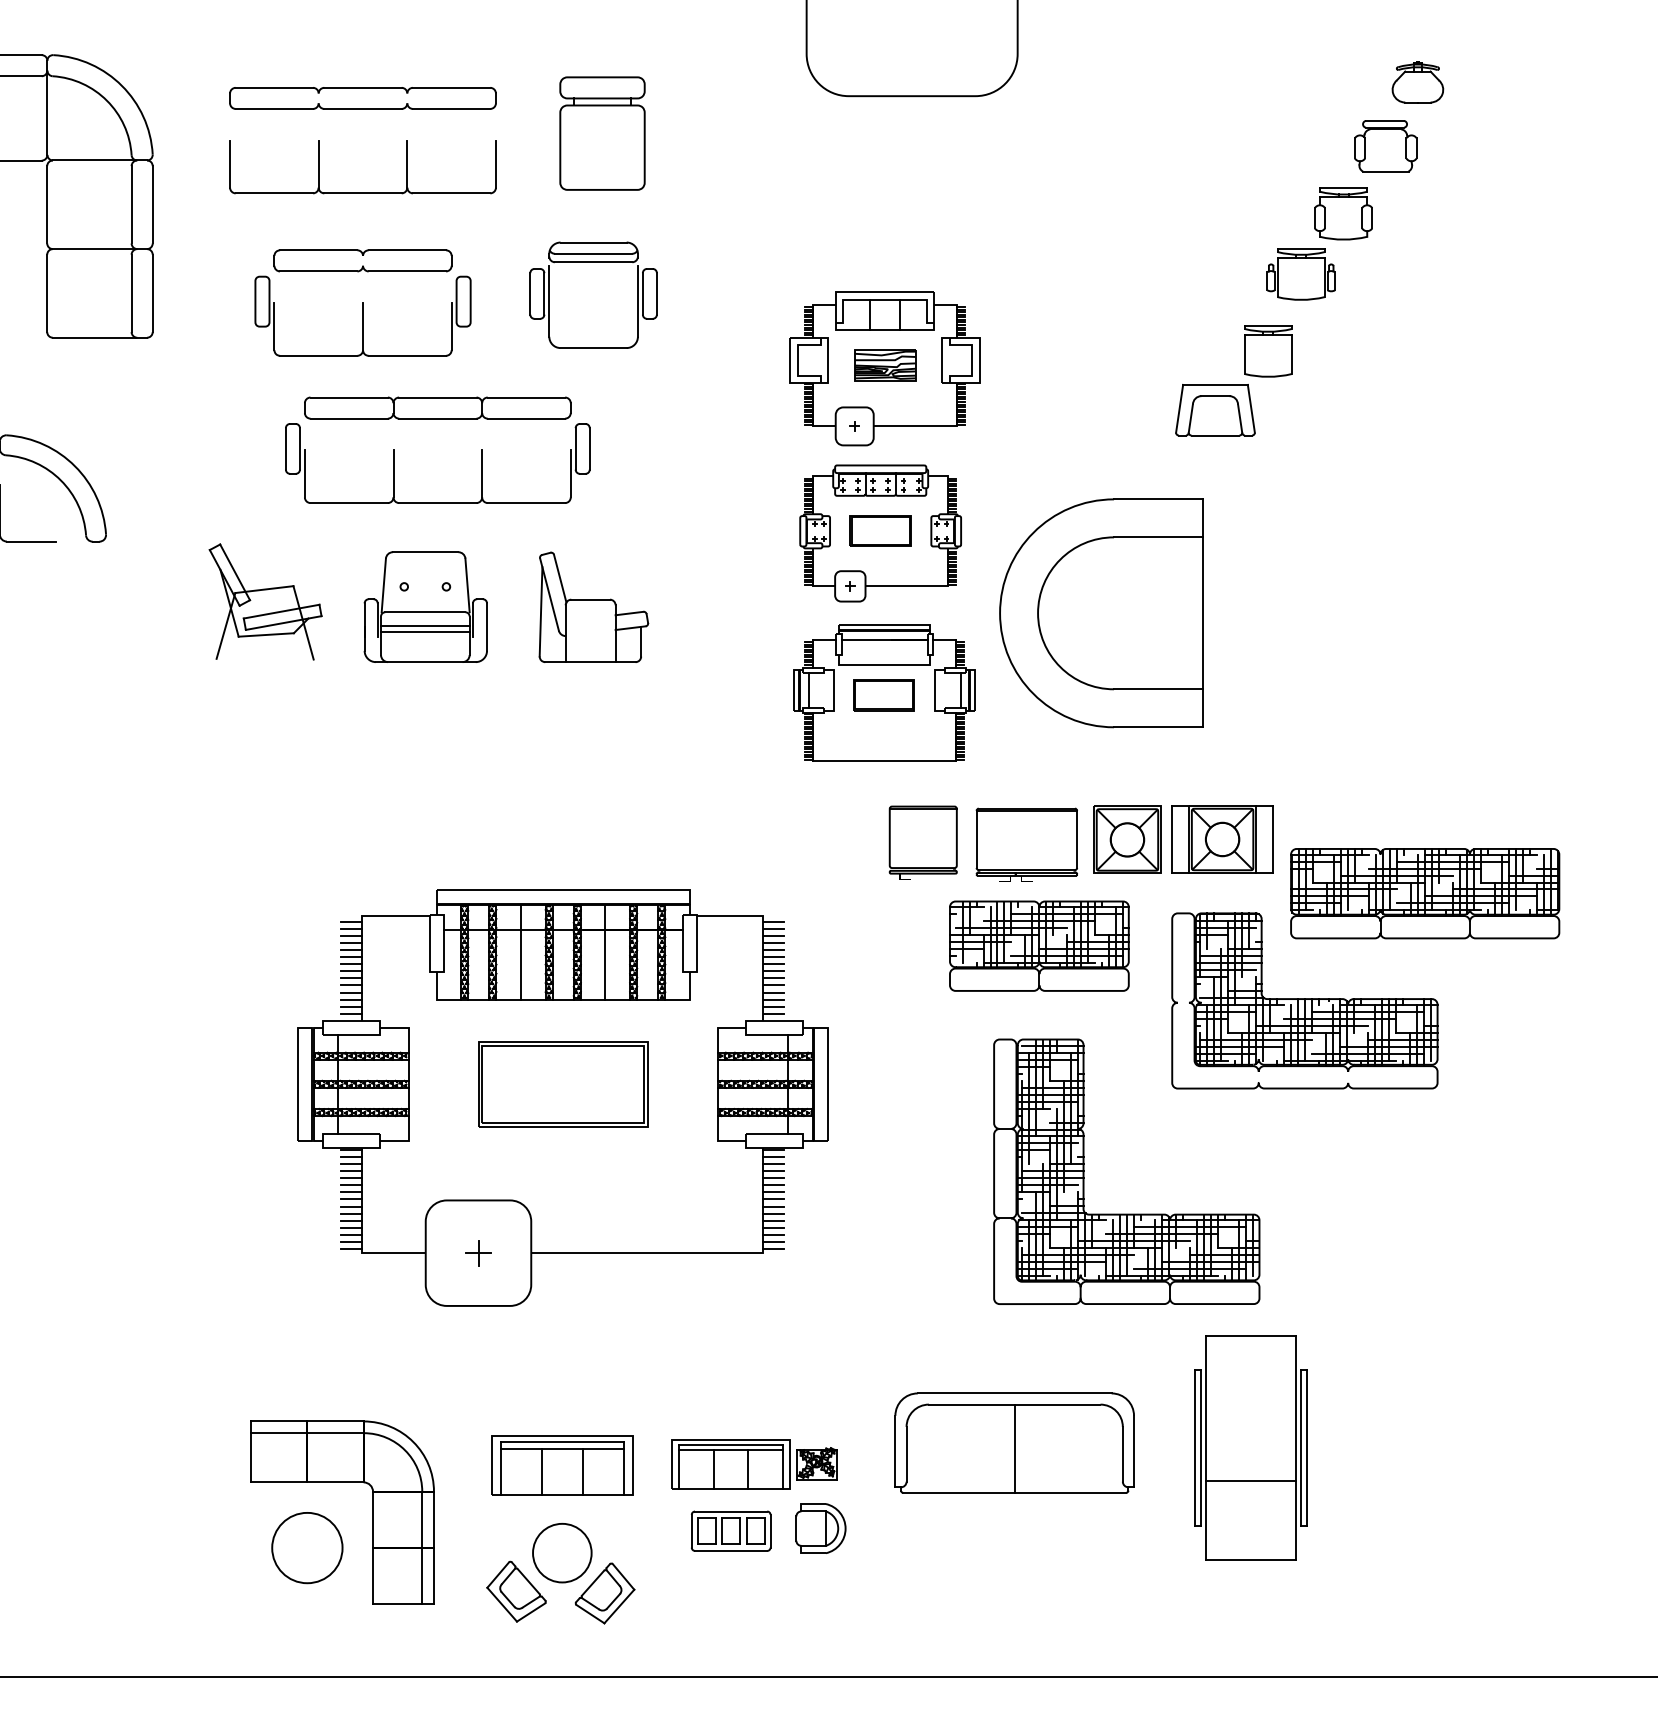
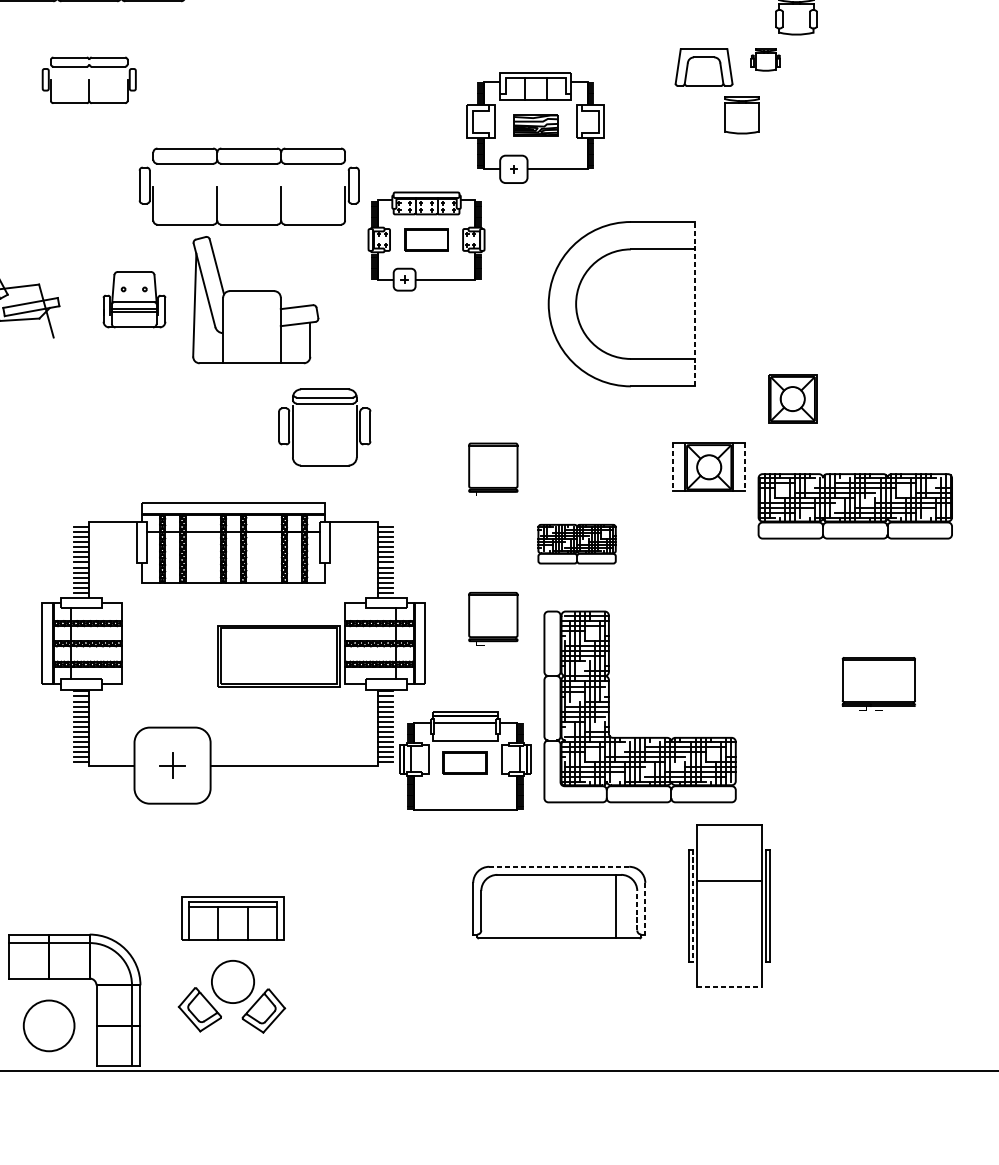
part: (593, 262) -> (324, 403), moved
part: (1300, 274) -> (765, 59), size x0.6
part: (362, 302) -> (88, 80), size x0.6
part: (884, 368) -> (535, 127), moved
part: (1215, 410) -> (704, 67), moved
part: (437, 419) -> (249, 164), moved
part: (880, 533) -> (426, 241), moved
part: (425, 606) -> (134, 299), size x0.7
part: (593, 606) -> (255, 299), size x1.6
line: (1202, 613) -> (694, 304), solid -> dashed
part: (884, 692) -> (465, 760), moved
part: (1127, 839) -> (792, 398), moved
line: (1172, 839) -> (673, 467), solid -> dashed
line: (1272, 839) -> (745, 467), solid -> dashed
part: (1026, 844) -> (878, 683), moved
part: (1039, 945) -> (577, 543), size x0.6
line: (521, 952) -> (203, 548), removed
line: (605, 952) -> (264, 548), removed
part: (1304, 1000) -> (768, 583), removed
part: (922, 1049) -> (492, 618), added
part: (563, 1084) -> (279, 656), moved
part: (478, 1253) -> (172, 765), size x1.4
line: (1014, 1393) -> (559, 866), solid -> dashed
line: (1014, 1448) -> (615, 906), moved
line: (1200, 1448) -> (693, 906), solid -> dashed
line: (1134, 1451) -> (645, 908), solid -> dashed
line: (1122, 1453) -> (637, 910), solid -> dashed
line: (1250, 1481) -> (729, 881), moved
part: (758, 1489) -> (374, 936), removed
part: (332, 1522) -> (67, 1007), moved
line: (1250, 1559) -> (729, 986), solid -> dashed

